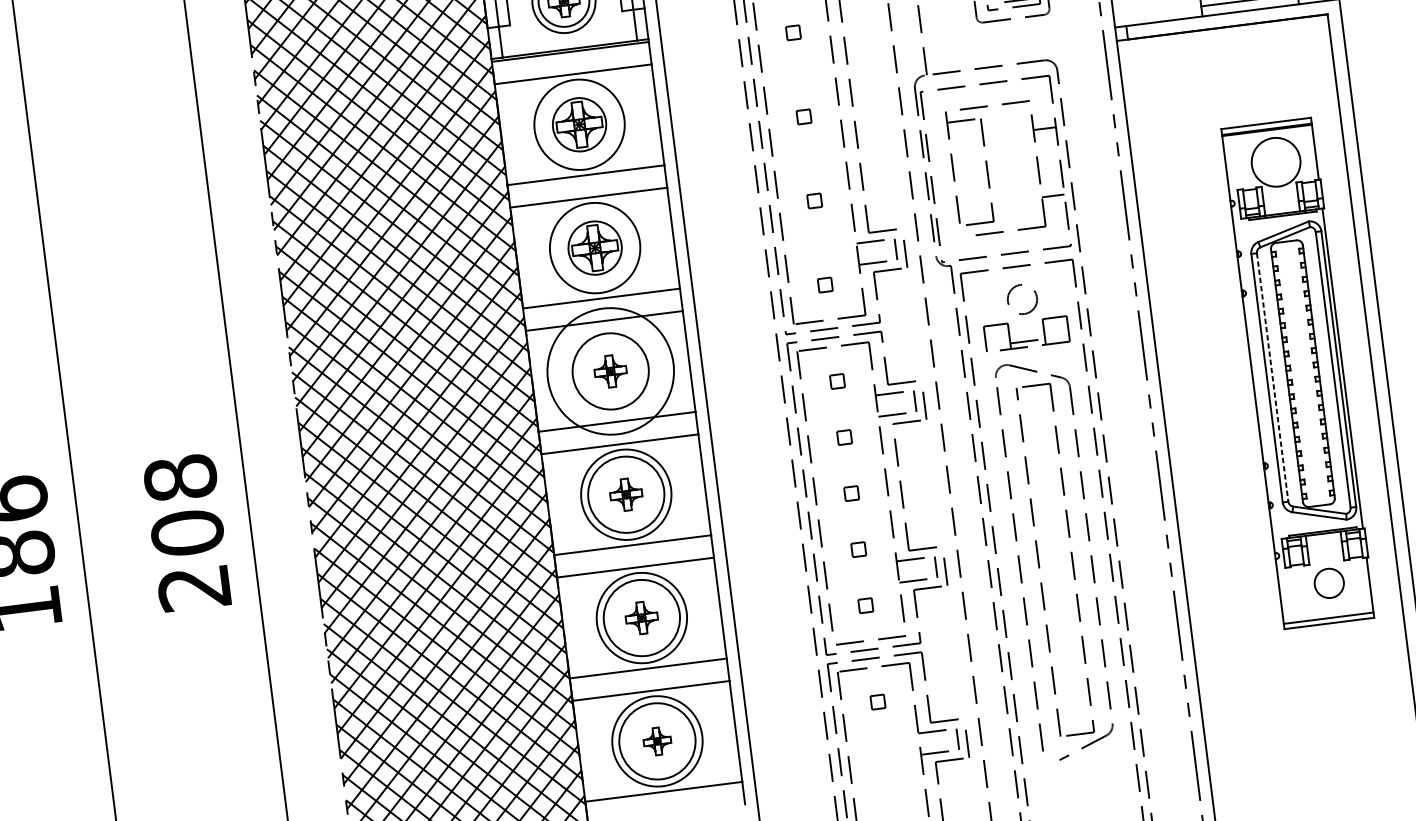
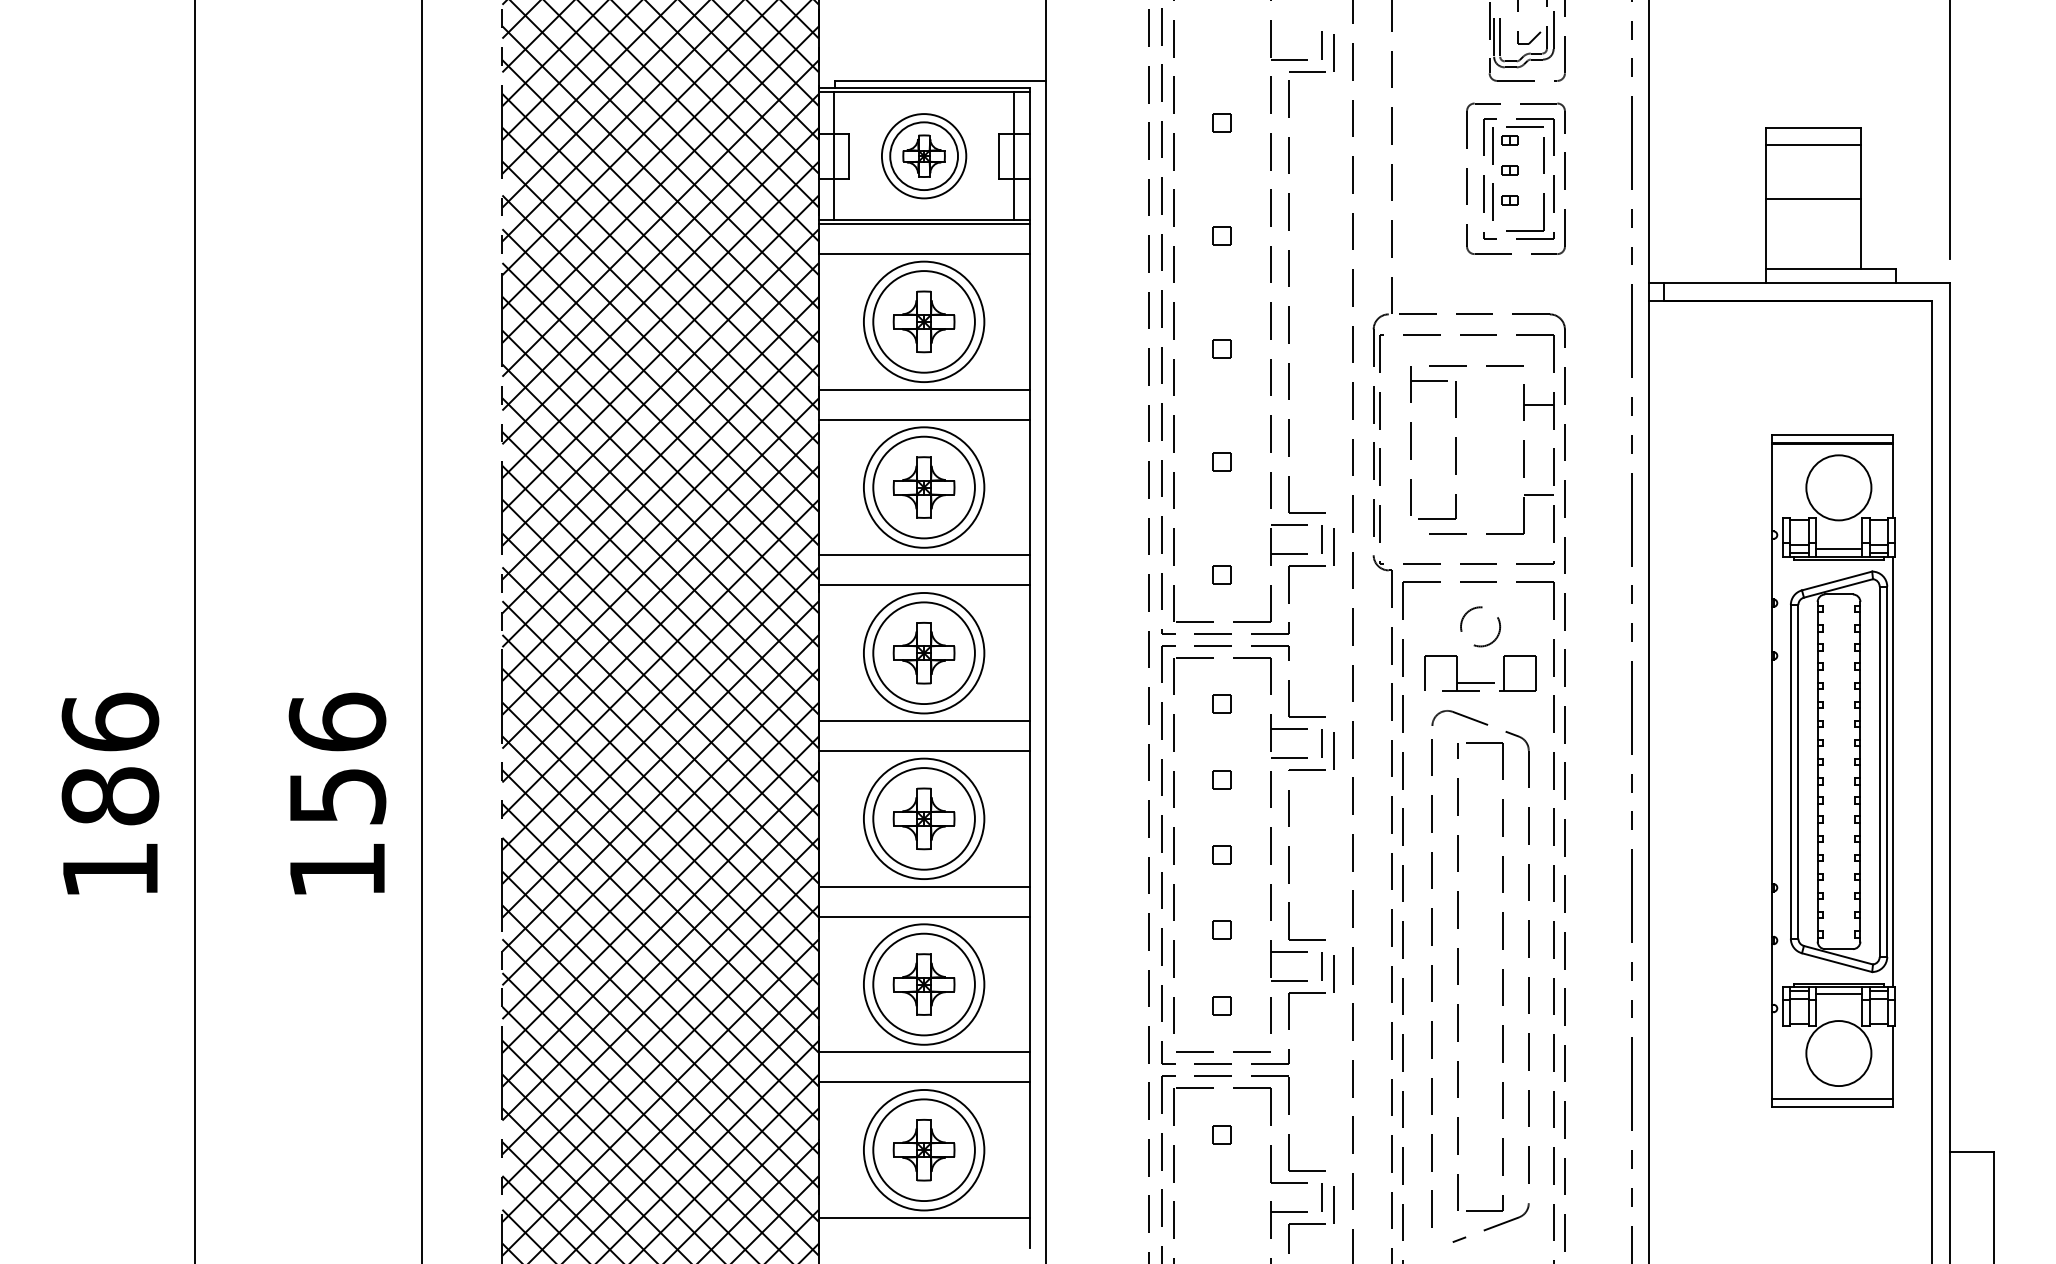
circle: (579, 124) -> (923, 321), size x1.43
line: (1281, 208) -> (1838, 549), added
circle: (594, 248) -> (923, 487), size x1.43
circle: (610, 370) -> (923, 652), size x0.71
part: (610, 371) -> (923, 653), size x1.43
line: (1272, 377) -> (1798, 771), dashed -> solid
part: (625, 494) -> (923, 818), size x1.43
text: (187, 532) -> (337, 795), 208 -> 156
line: (1323, 539) -> (1838, 994), added
circle: (1329, 583) -> (1838, 1053), size x1.67
part: (641, 618) -> (923, 984), size x1.43
part: (657, 741) -> (923, 1150), size x1.67

